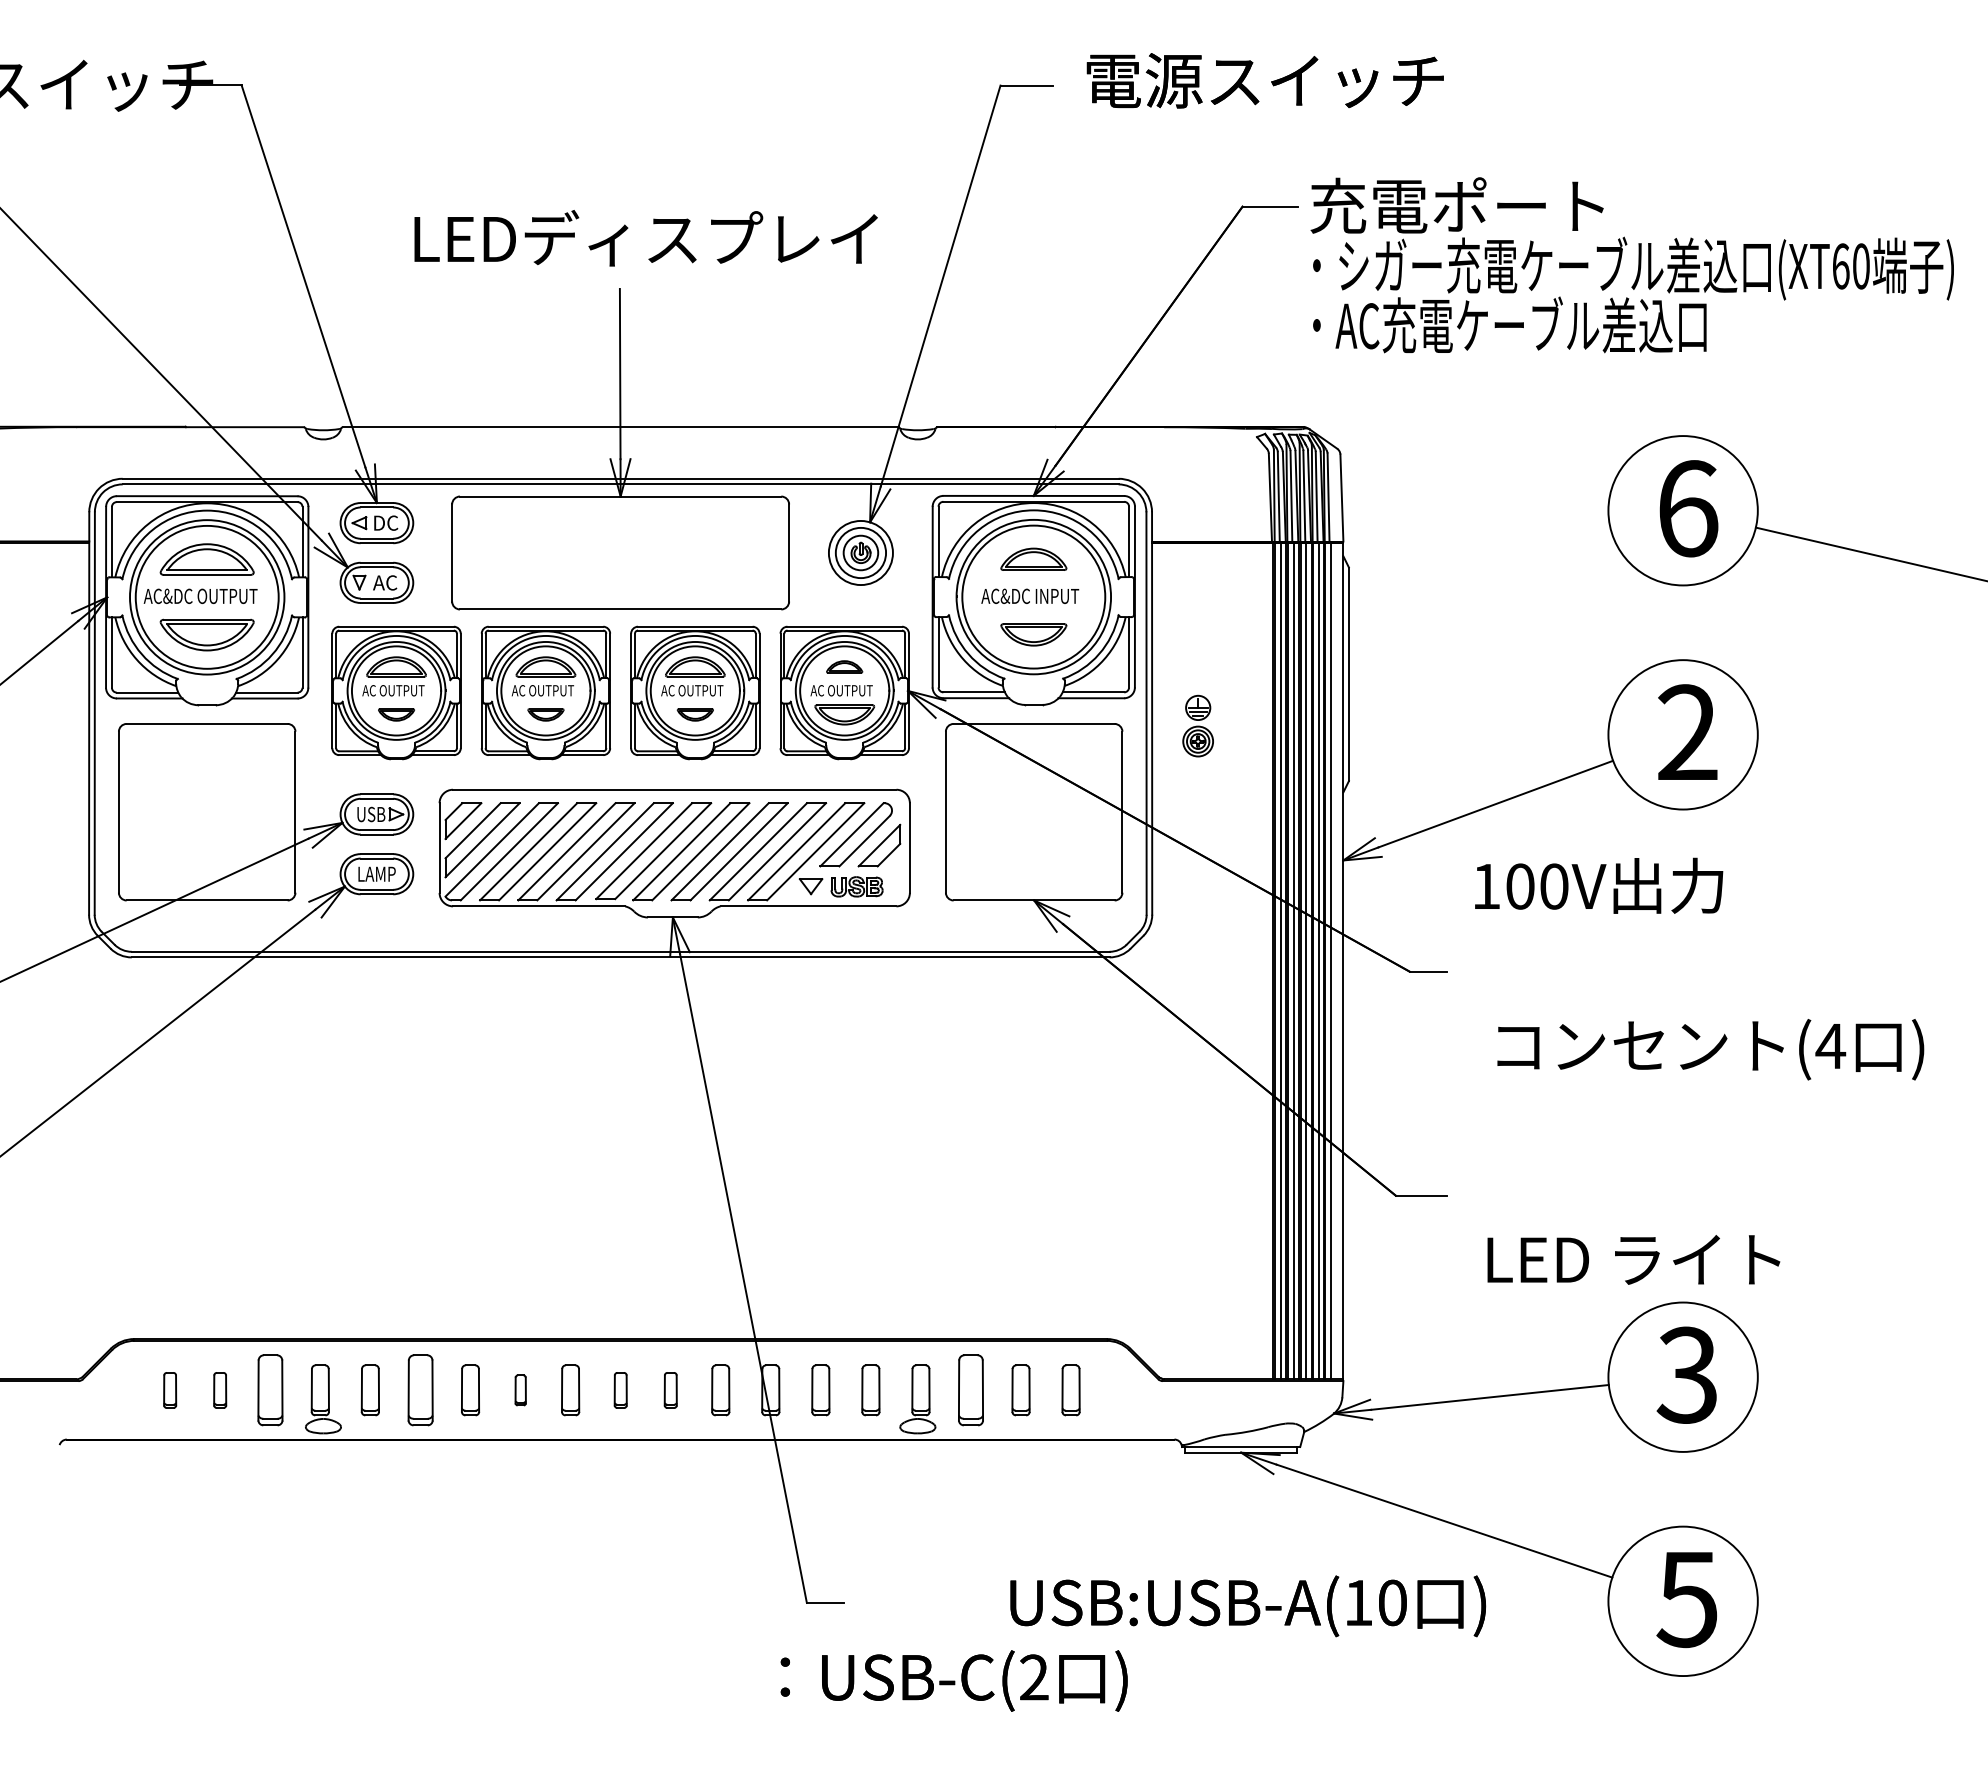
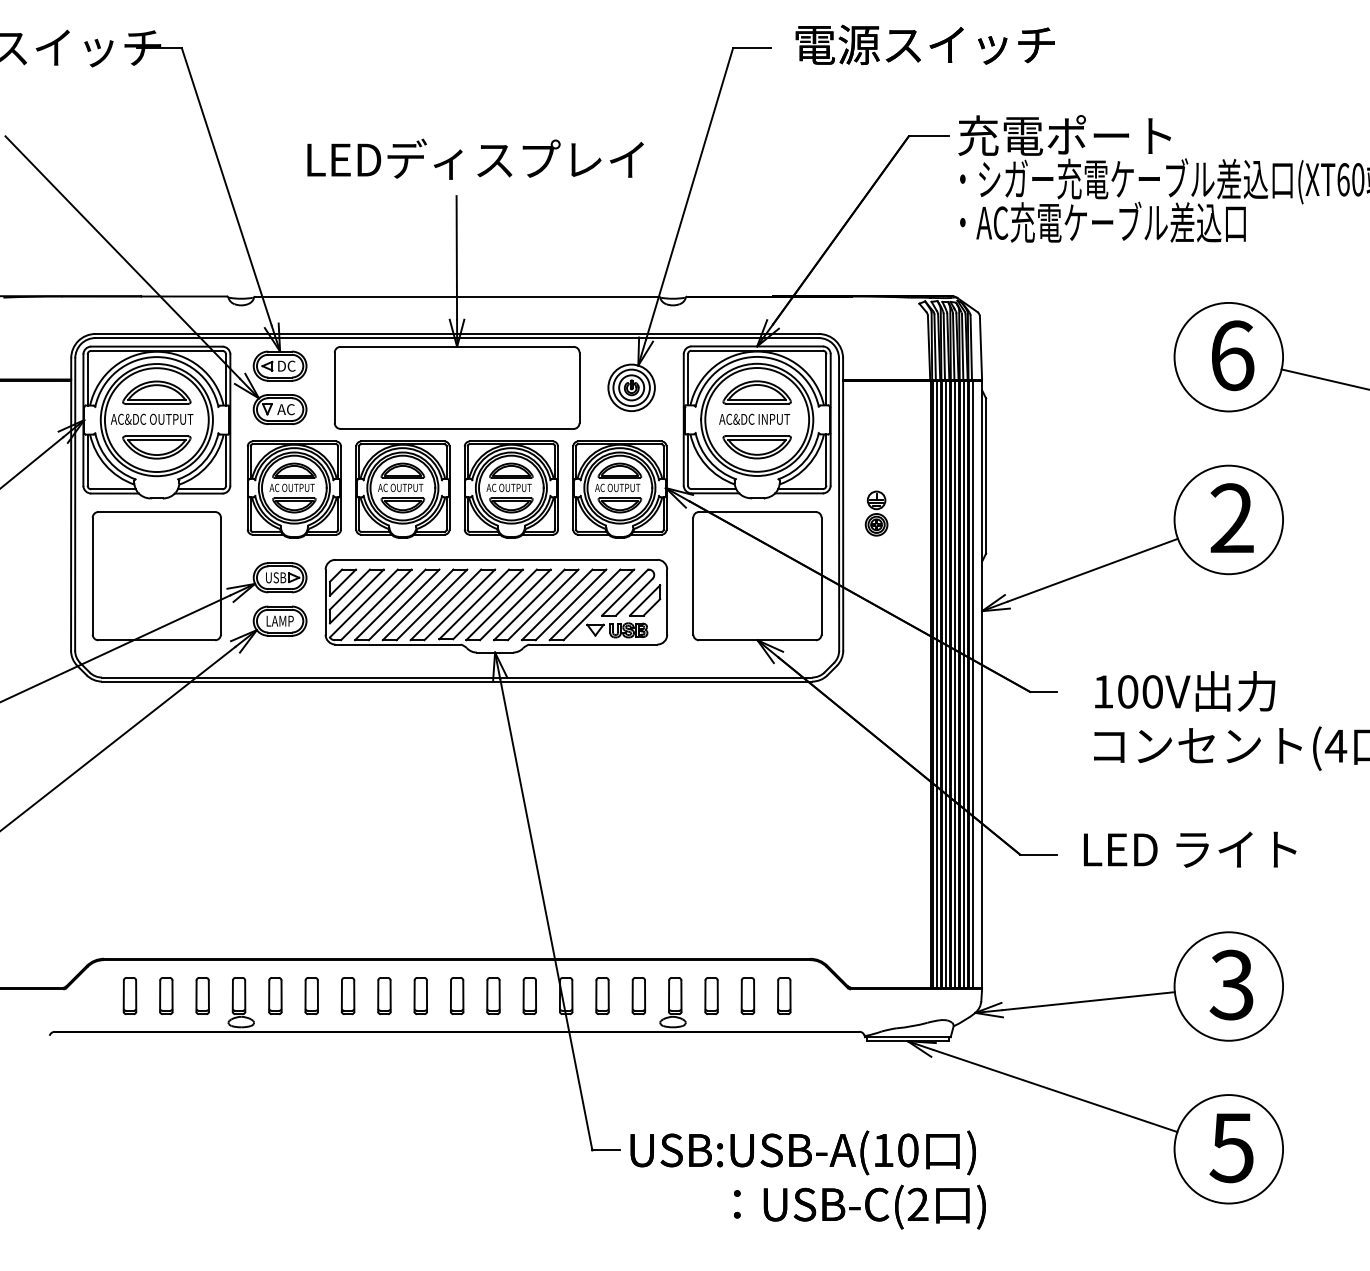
part: (1033, 559) -> (756, 392), size x1.43
part: (1033, 634) -> (756, 447), size x1.43
part: (844, 666) -> (619, 470), size x1.67
part: (396, 714) -> (294, 505), size x1.67
part: (545, 714) -> (402, 505), size x1.67
part: (695, 714) -> (511, 505), size x1.67
text: (1599, 885) -> (1185, 691), moved
text: (1633, 1259) -> (1189, 849), moved
part: (169, 1390) -> (129, 996), size x1.43
part: (219, 1390) -> (165, 996), size x1.43
part: (269, 1390) -> (202, 996), size x0.71
part: (419, 1390) -> (311, 996), size x0.71
part: (520, 1390) -> (384, 996), size x1.67
part: (620, 1390) -> (457, 996), size x1.43
part: (670, 1390) -> (493, 996), size x1.43
part: (970, 1390) -> (711, 996), size x0.71
text: (1248, 1606) -> (803, 1153), moved
text: (953, 1680) -> (859, 1206), moved

